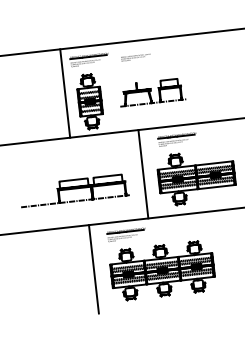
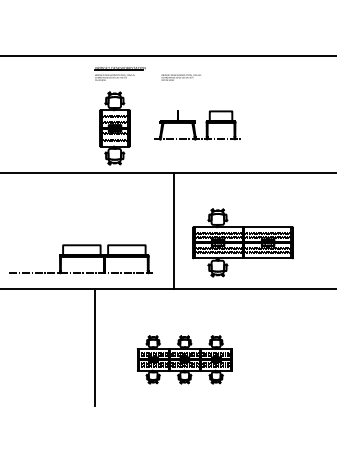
line: (65, 93) -> (83, 113), removed
part: (176, 139) -> (222, 190), removed
part: (73, 190) -> (80, 259), moved
part: (126, 234) -> (142, 307), removed
part: (162, 270) -> (184, 359), size x0.7

